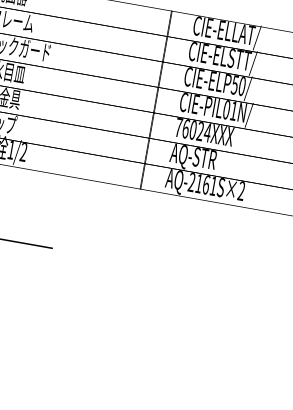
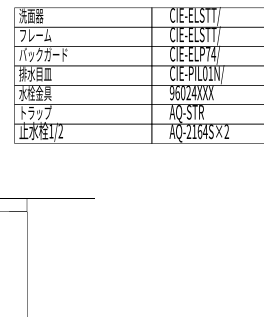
text: (245, 35) -> (209, 16), CIE-ELLAT/ -> CIE-ELSTT/
text: (238, 85) -> (210, 54), CIE-ELP50/ -> CIE-ELP74/
text: (177, 128) -> (171, 93), 76024XXX -> 96024XXX
text: (213, 185) -> (205, 131), AQ-2161S×2 -> AQ-2164S×2

